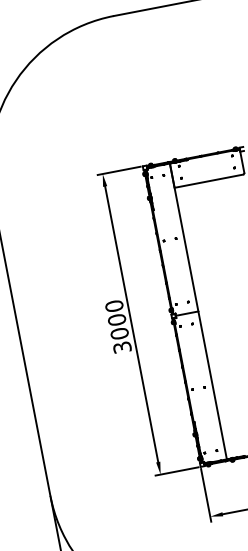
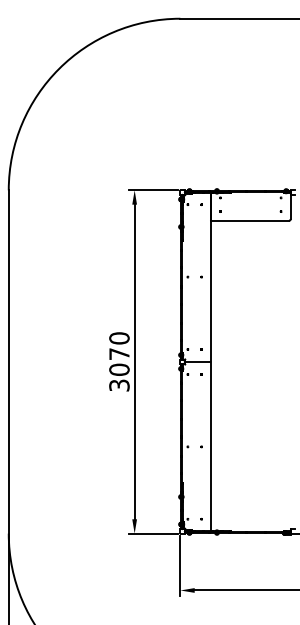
text: (117, 320) -> (119, 354), 3000 -> 3070

